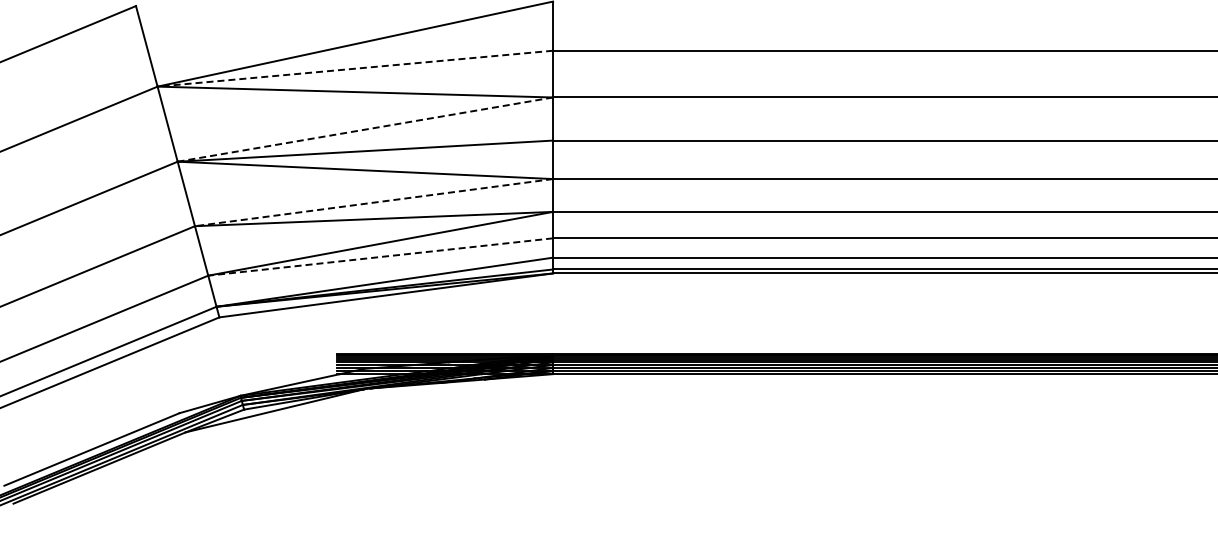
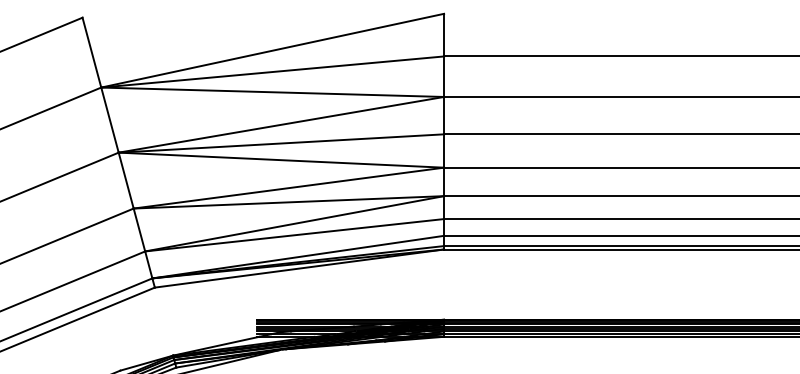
line: (355, 68) -> (272, 71), dashed -> solid
line: (364, 129) -> (280, 124), dashed -> solid
line: (374, 202) -> (289, 188), dashed -> solid
line: (380, 257) -> (294, 235), dashed -> solid

